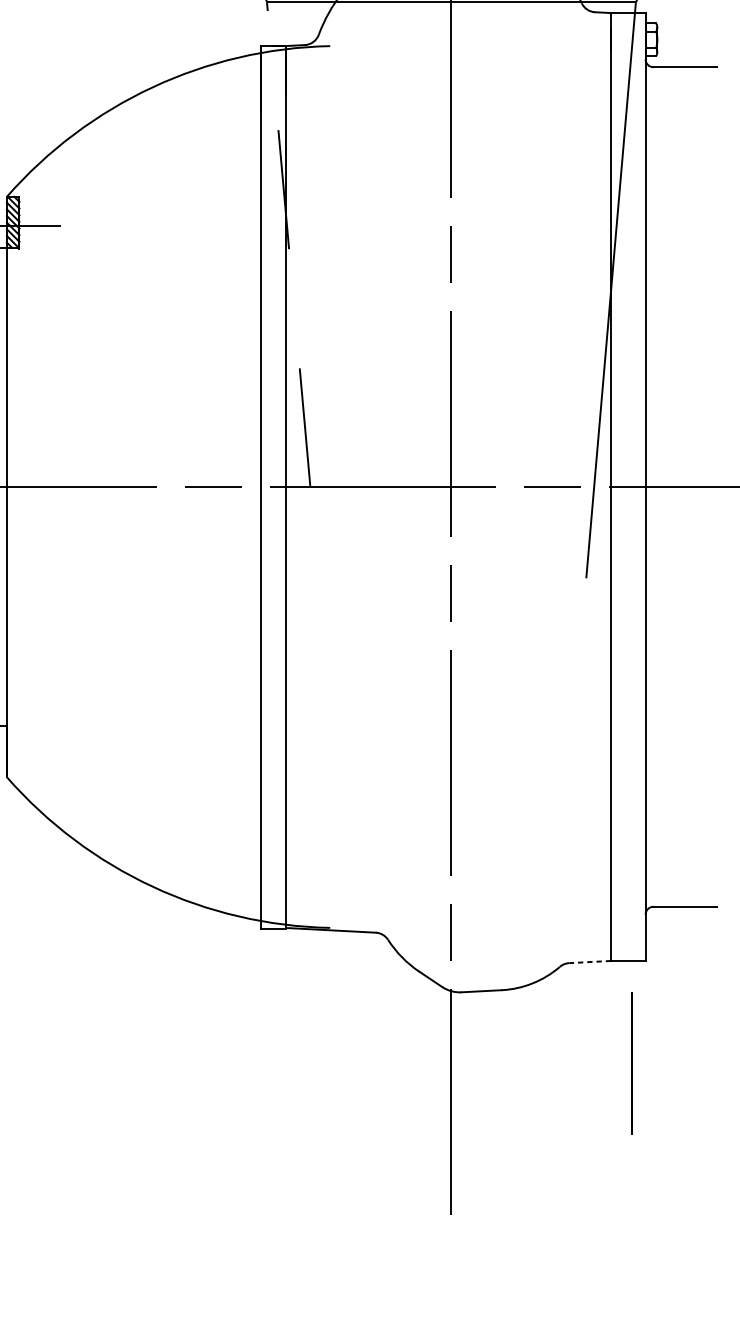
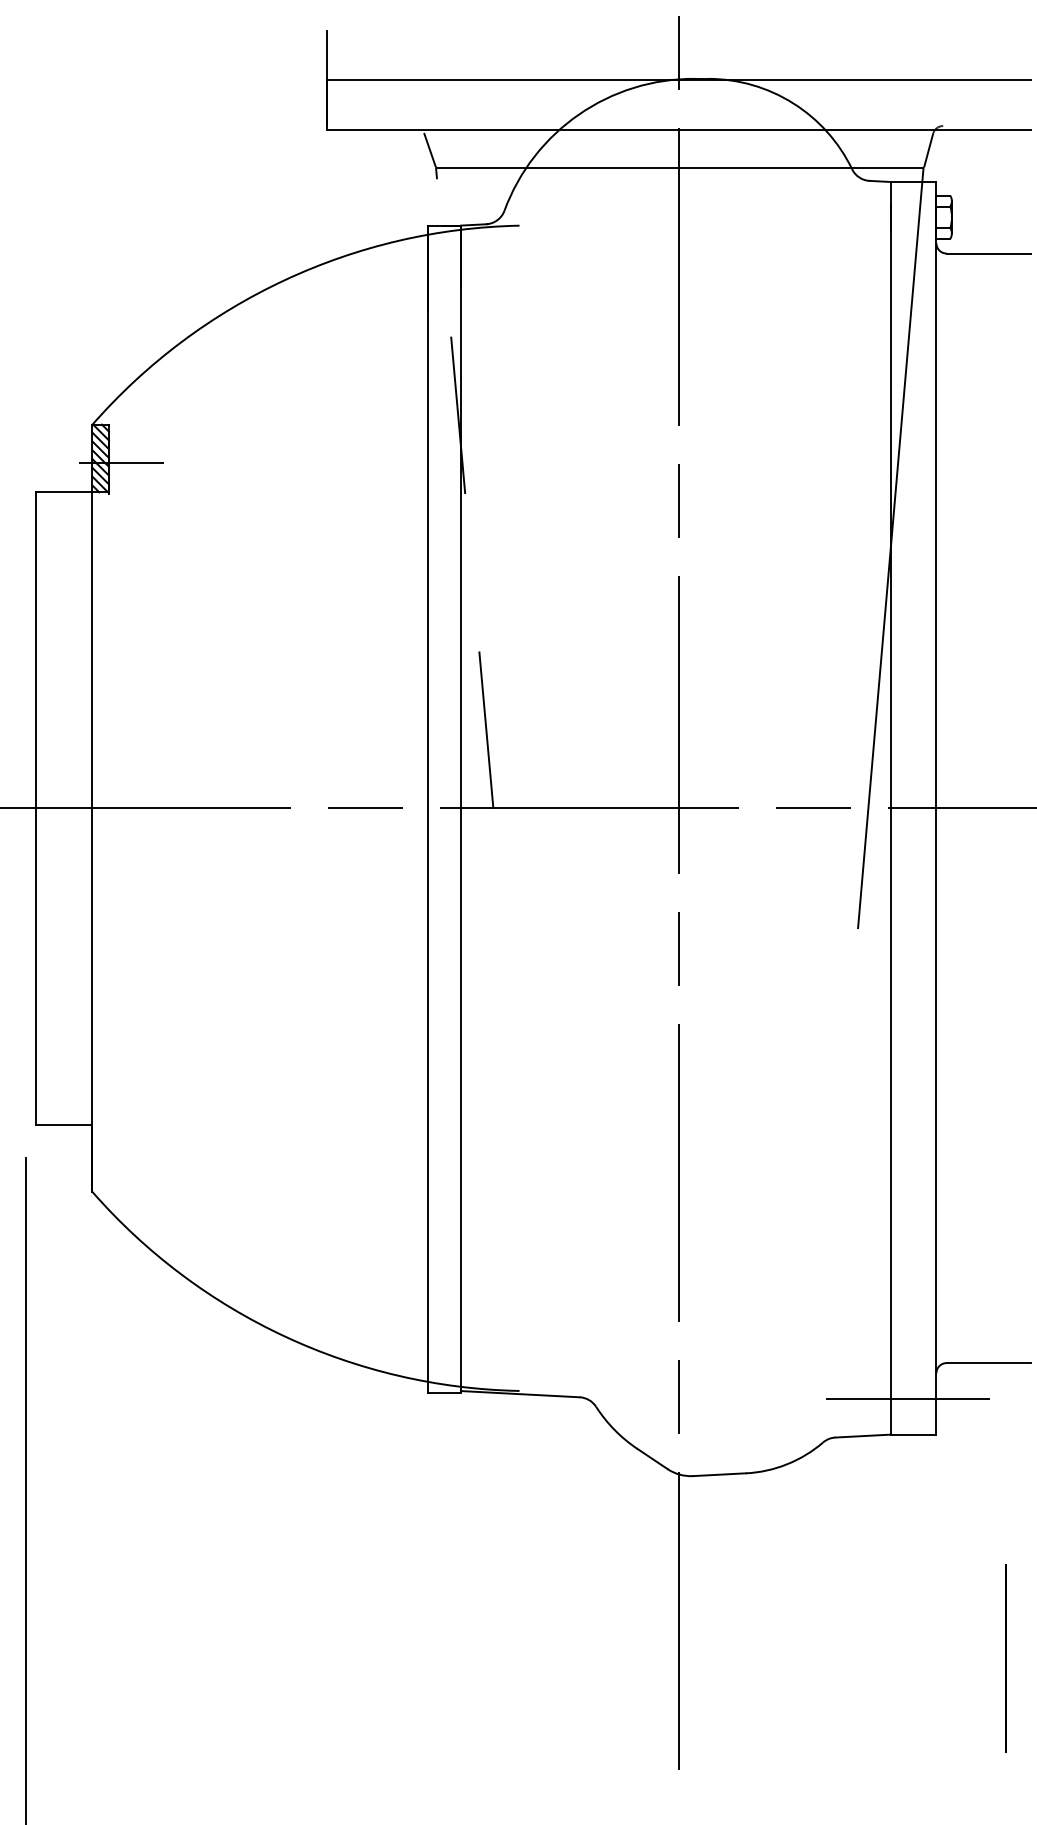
line: (624, 934) -> (908, 1399), added
line: (590, 962) -> (863, 1436), dashed -> solid
line: (632, 1063) -> (1005, 1658), moved

